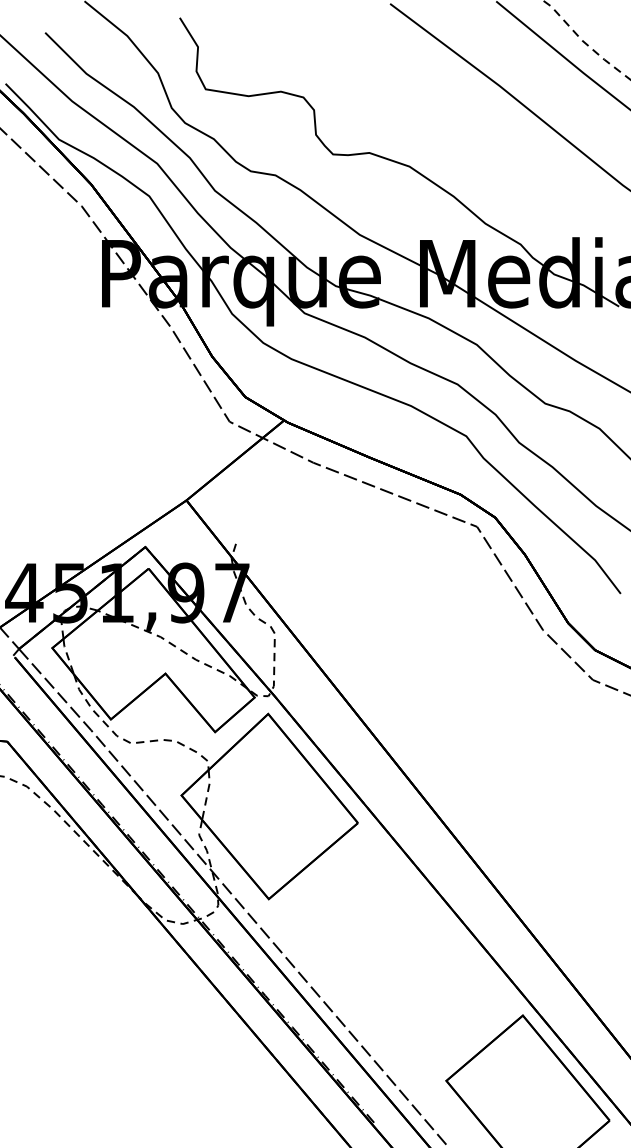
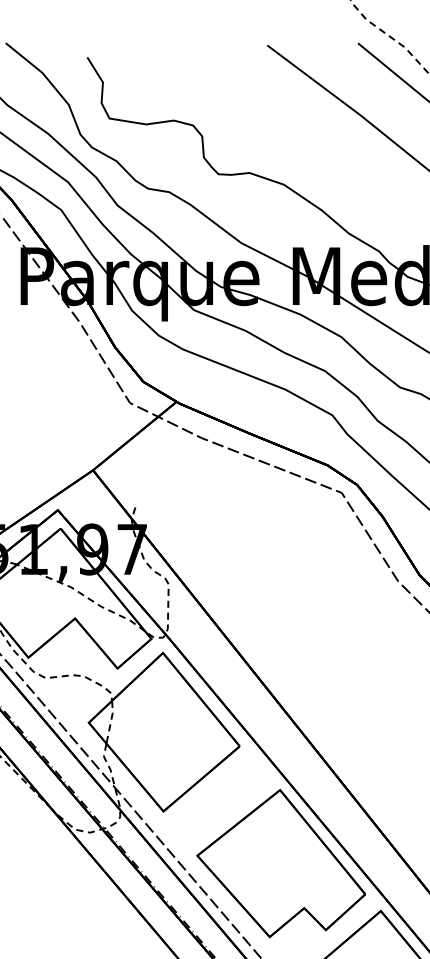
part: (406, 959) -> (281, 863), added

